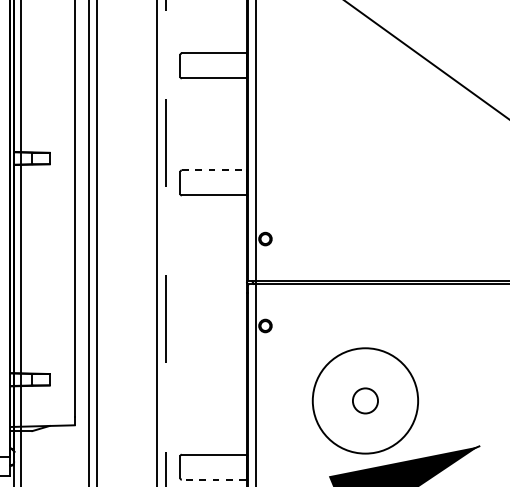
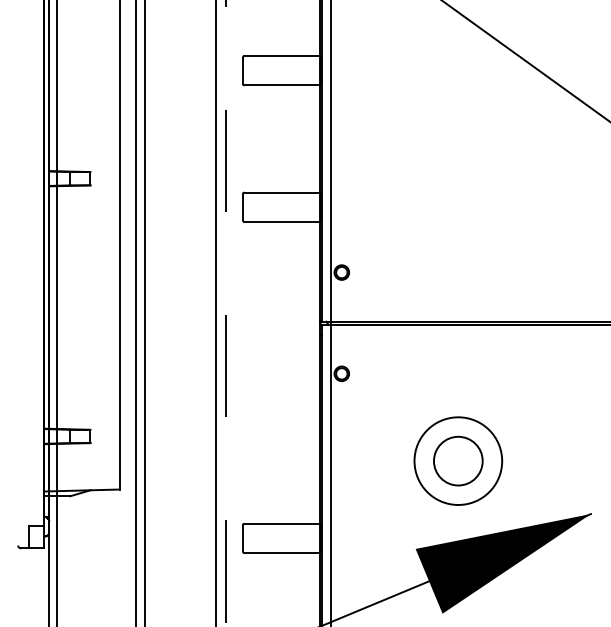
line: (214, 170) -> (282, 192), dashed -> solid
circle: (364, 400) -> (457, 460), size x1.67
circle: (365, 400) -> (458, 460), size x0.71
line: (213, 479) -> (281, 552), dashed -> solid

